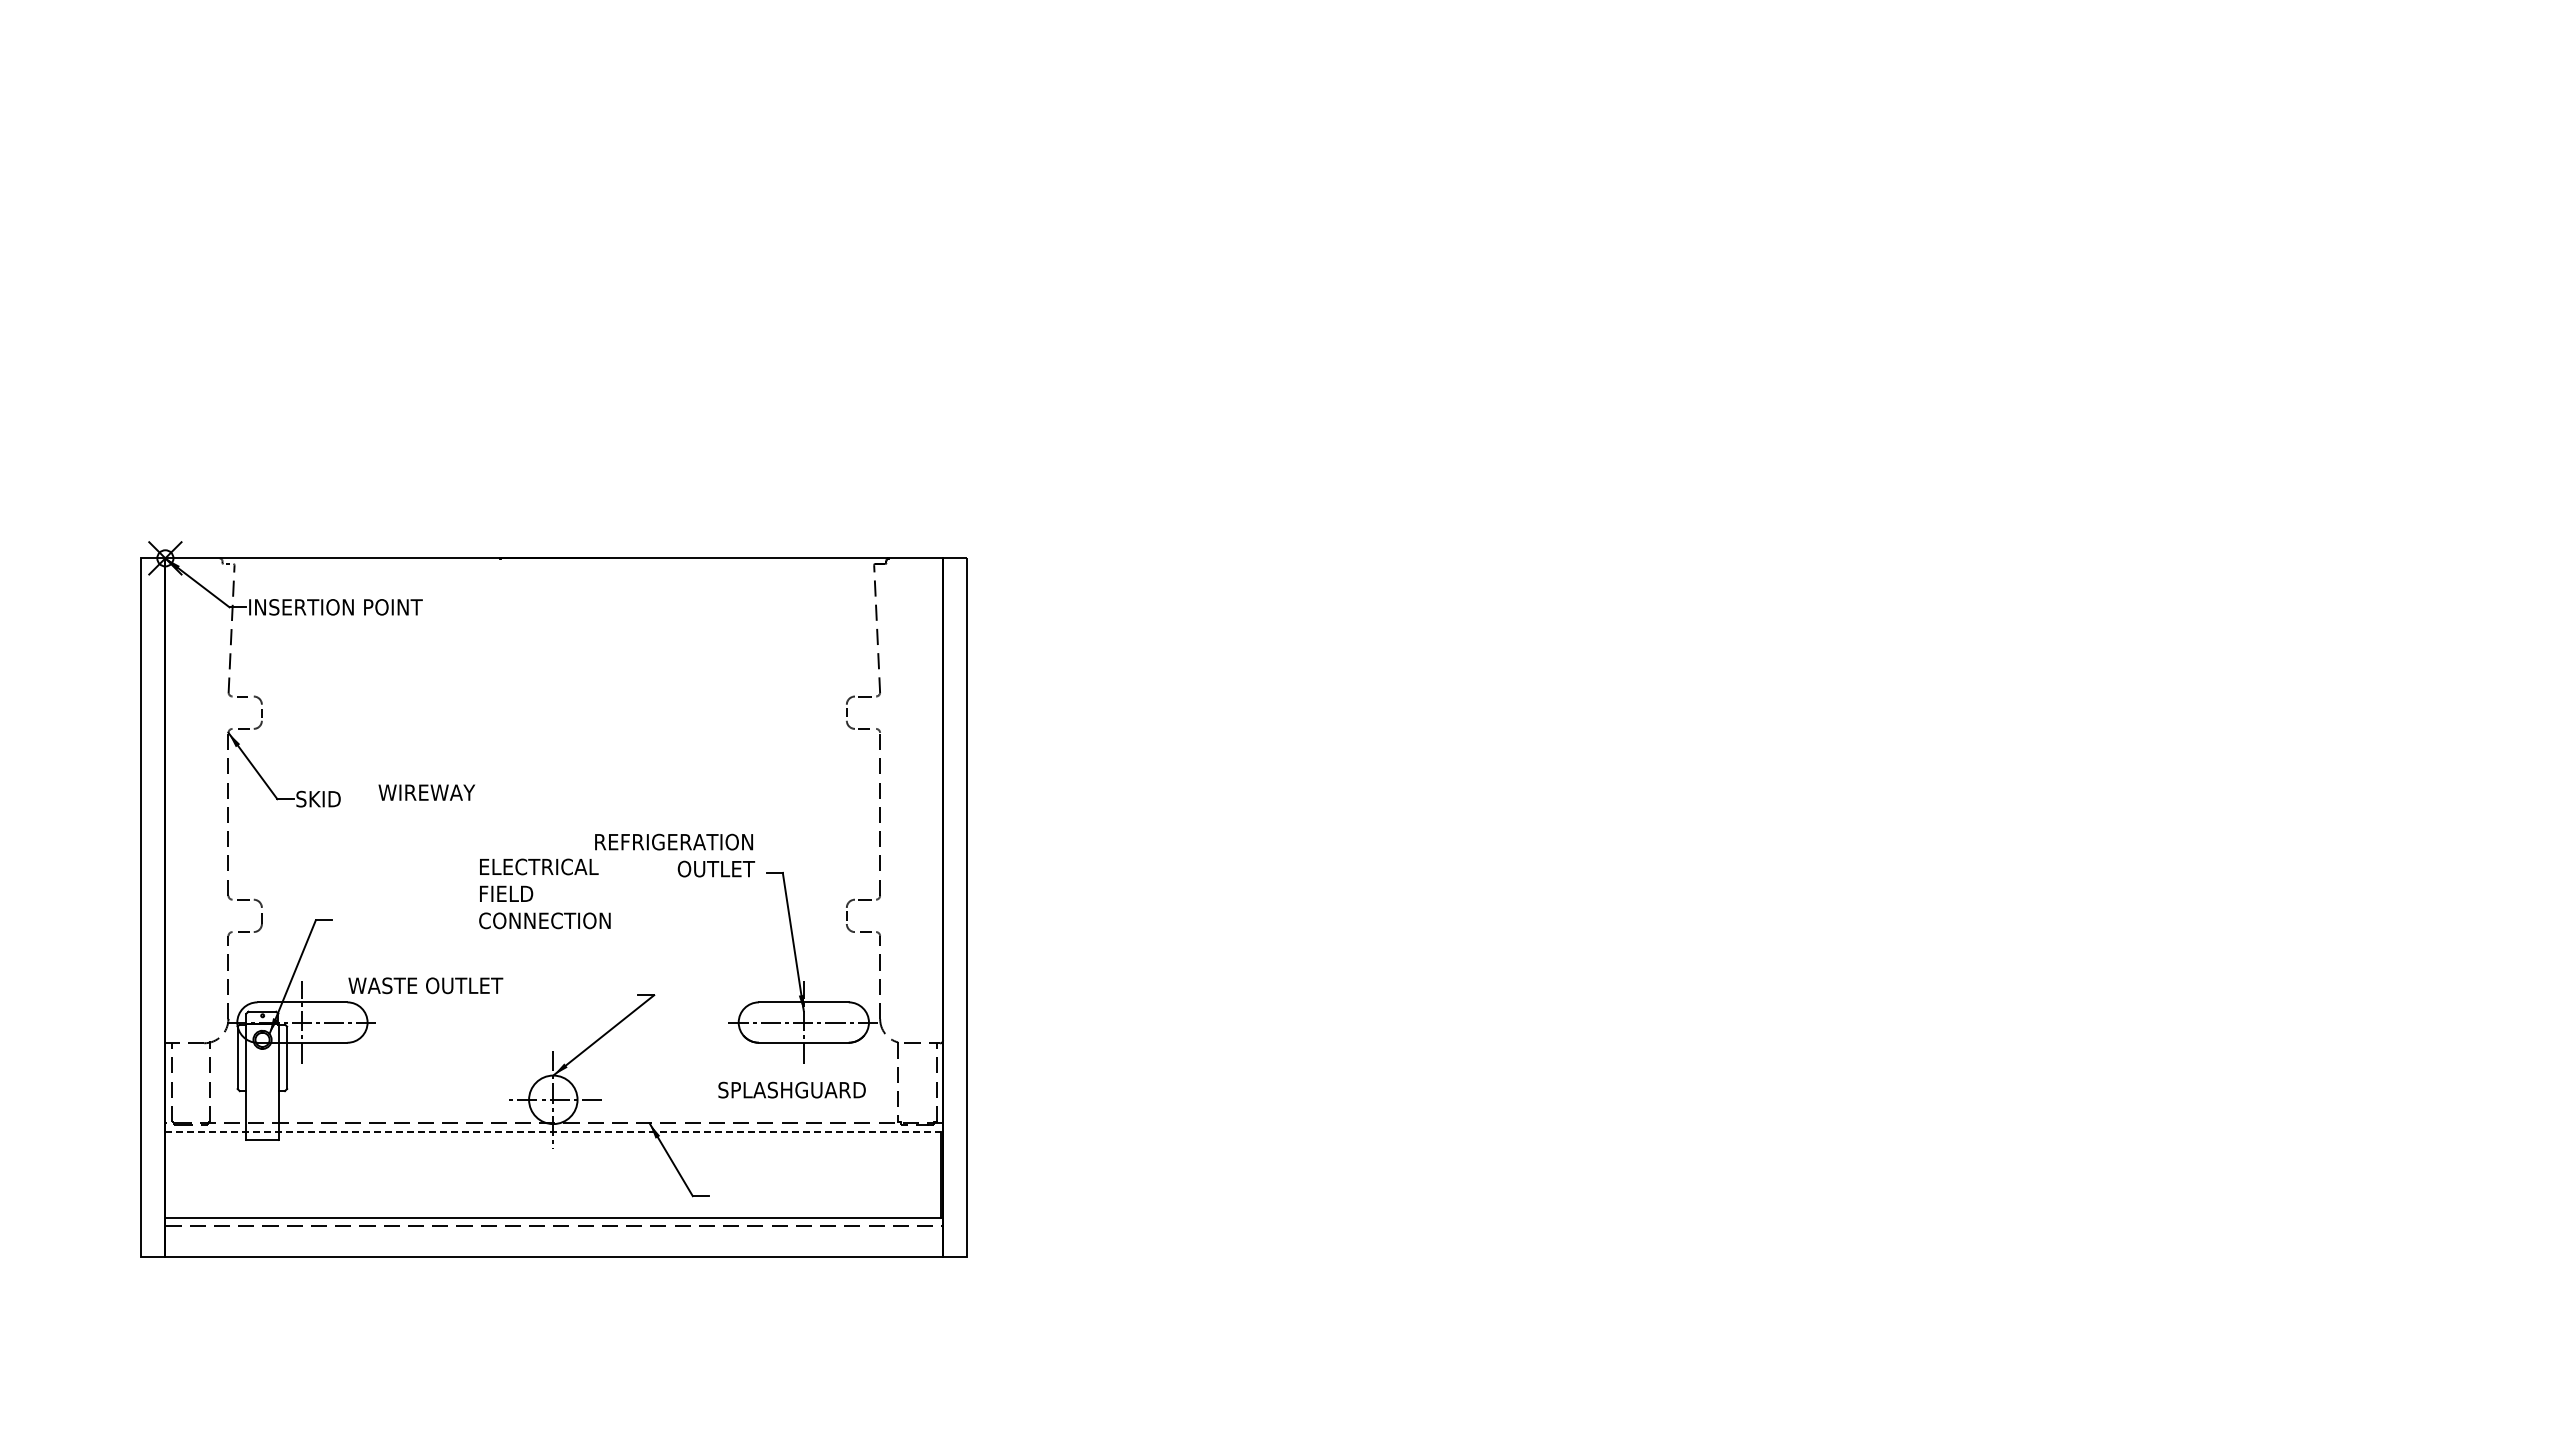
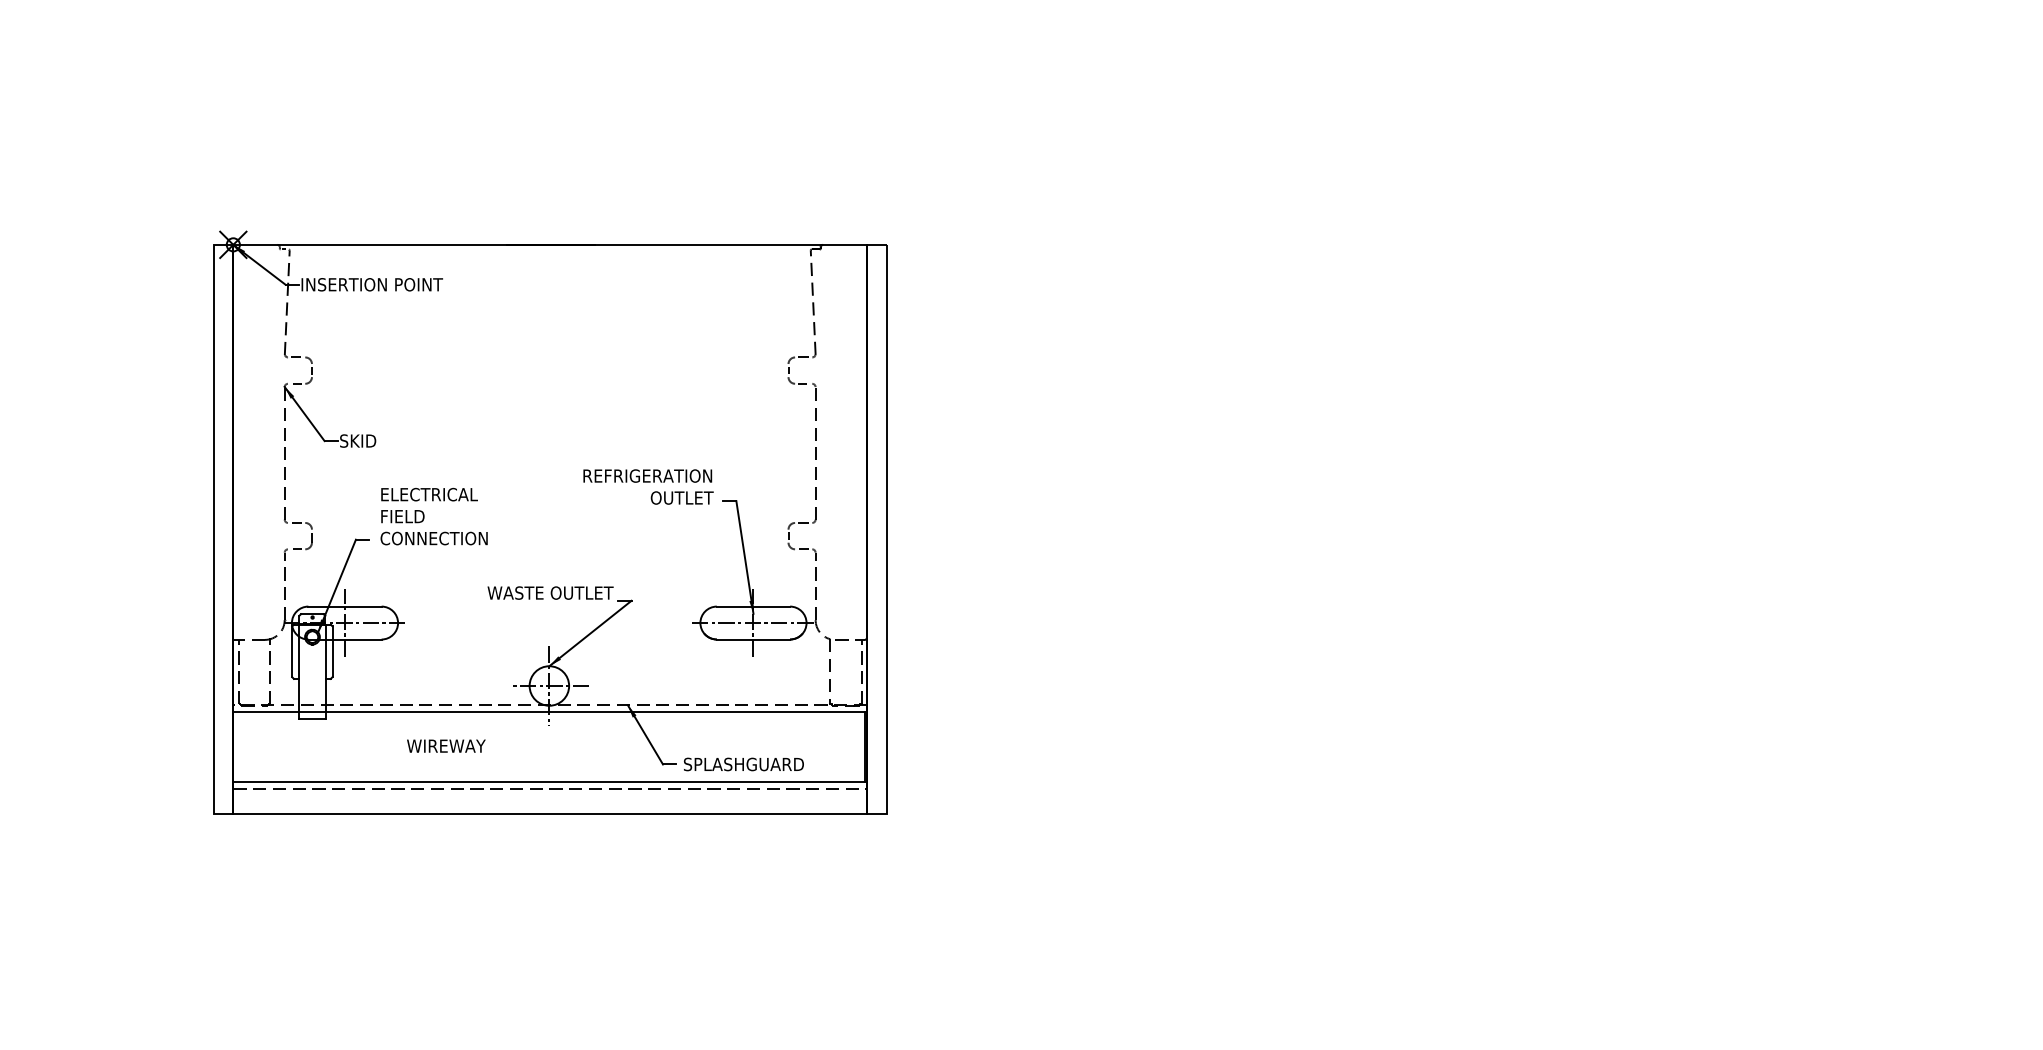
text: (426, 792) -> (446, 746), moved
text: (544, 893) -> (433, 516), moved
text: (425, 985) -> (550, 592), moved
text: (791, 1089) -> (743, 763), moved
line: (553, 1132) -> (549, 712), dashed -> solid

